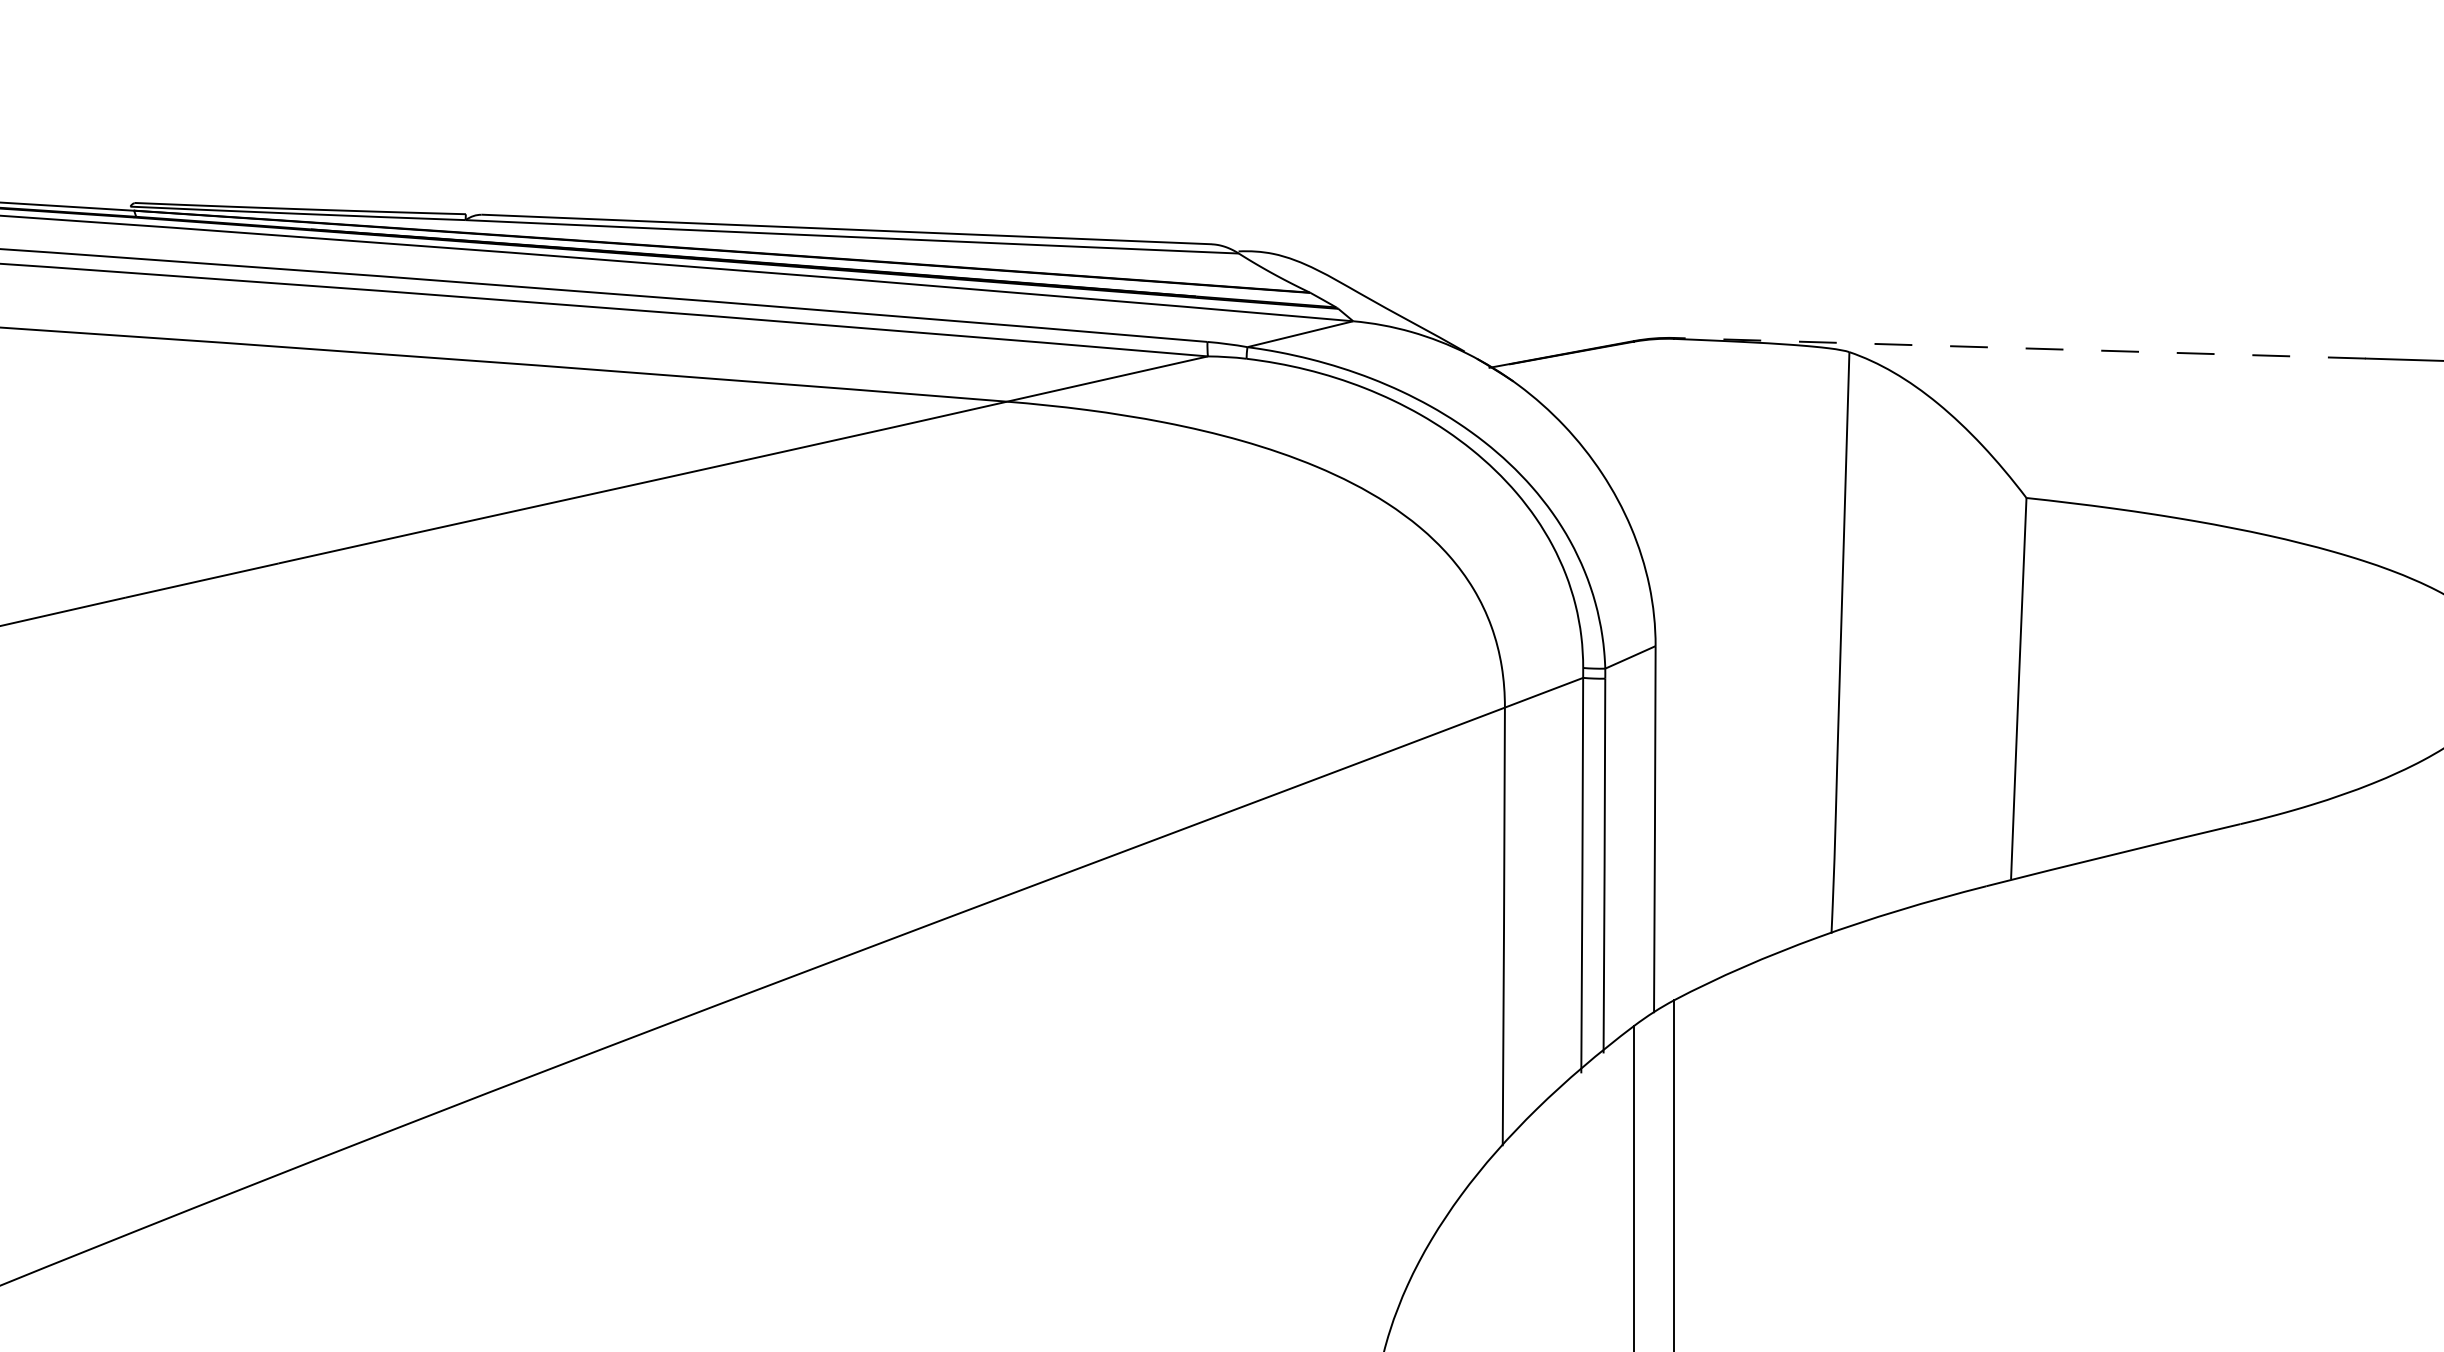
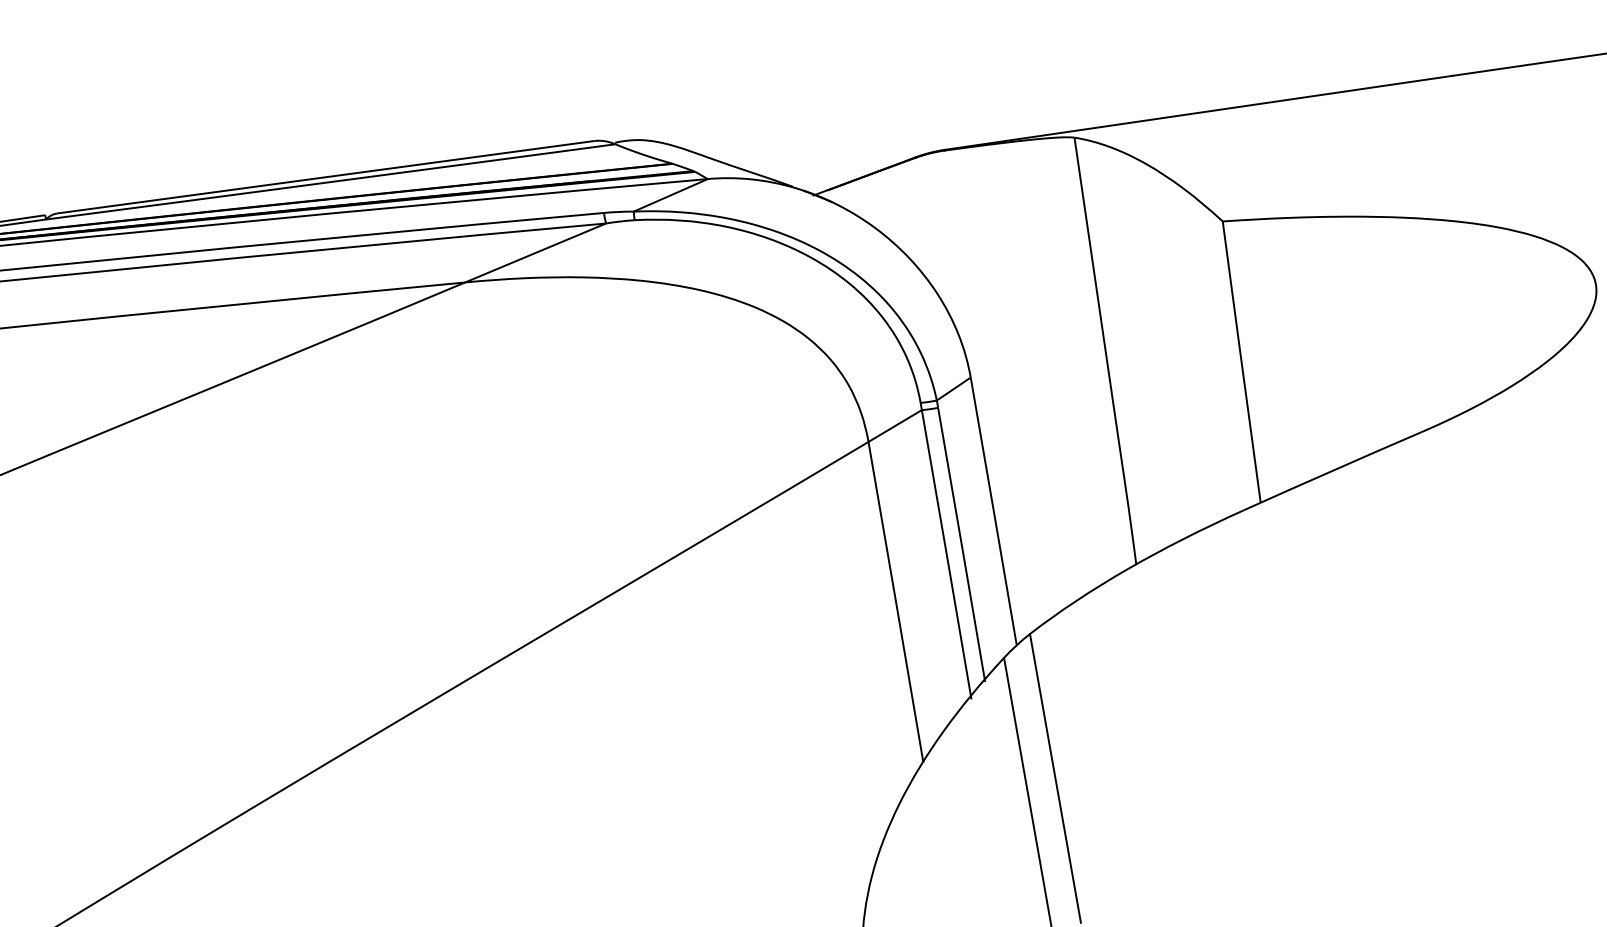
line: (2019, 348) -> (1198, 113), dashed -> solid

